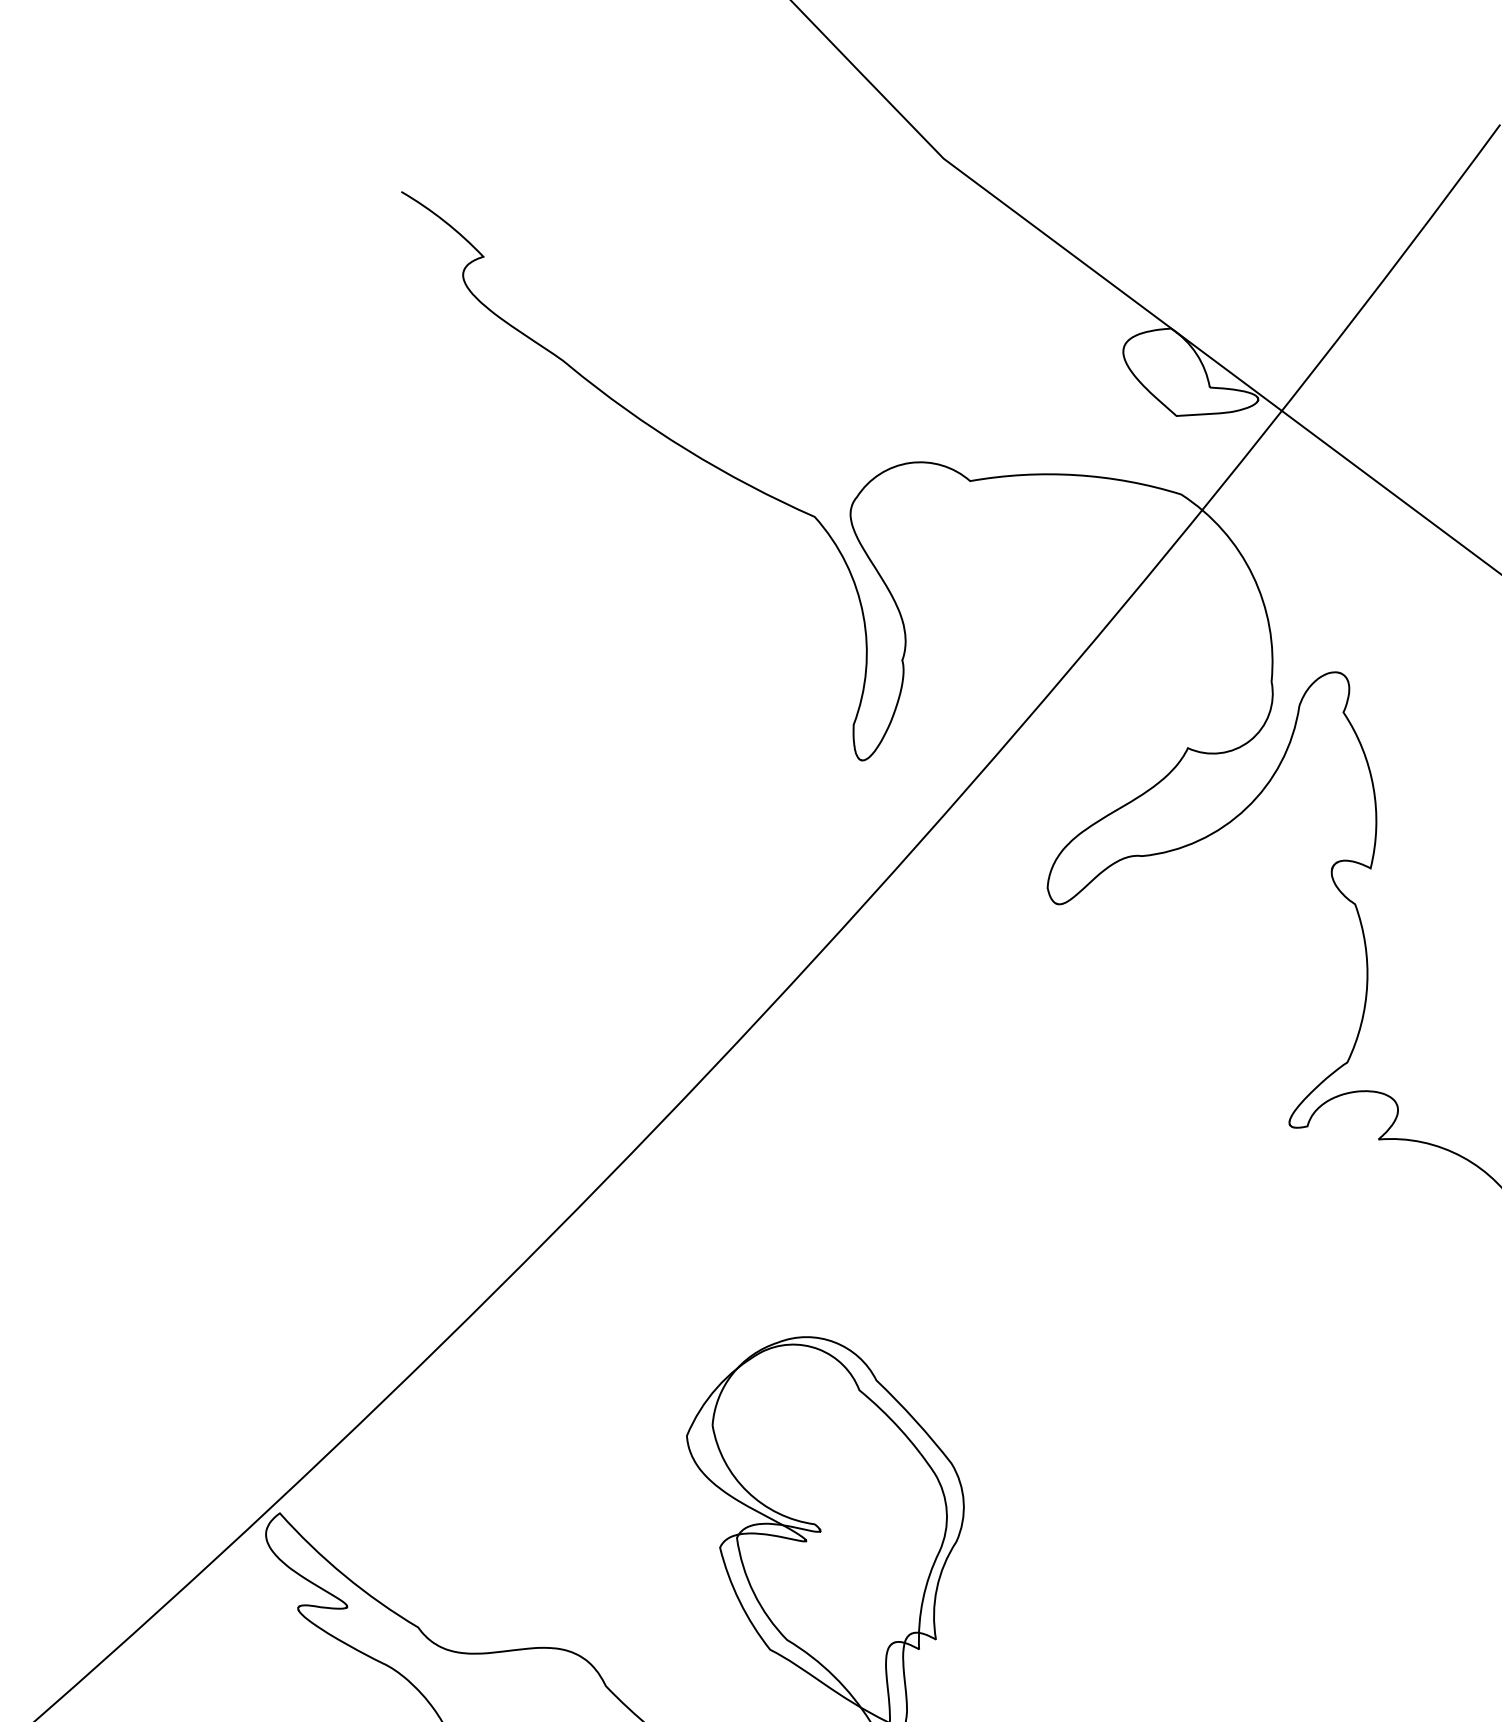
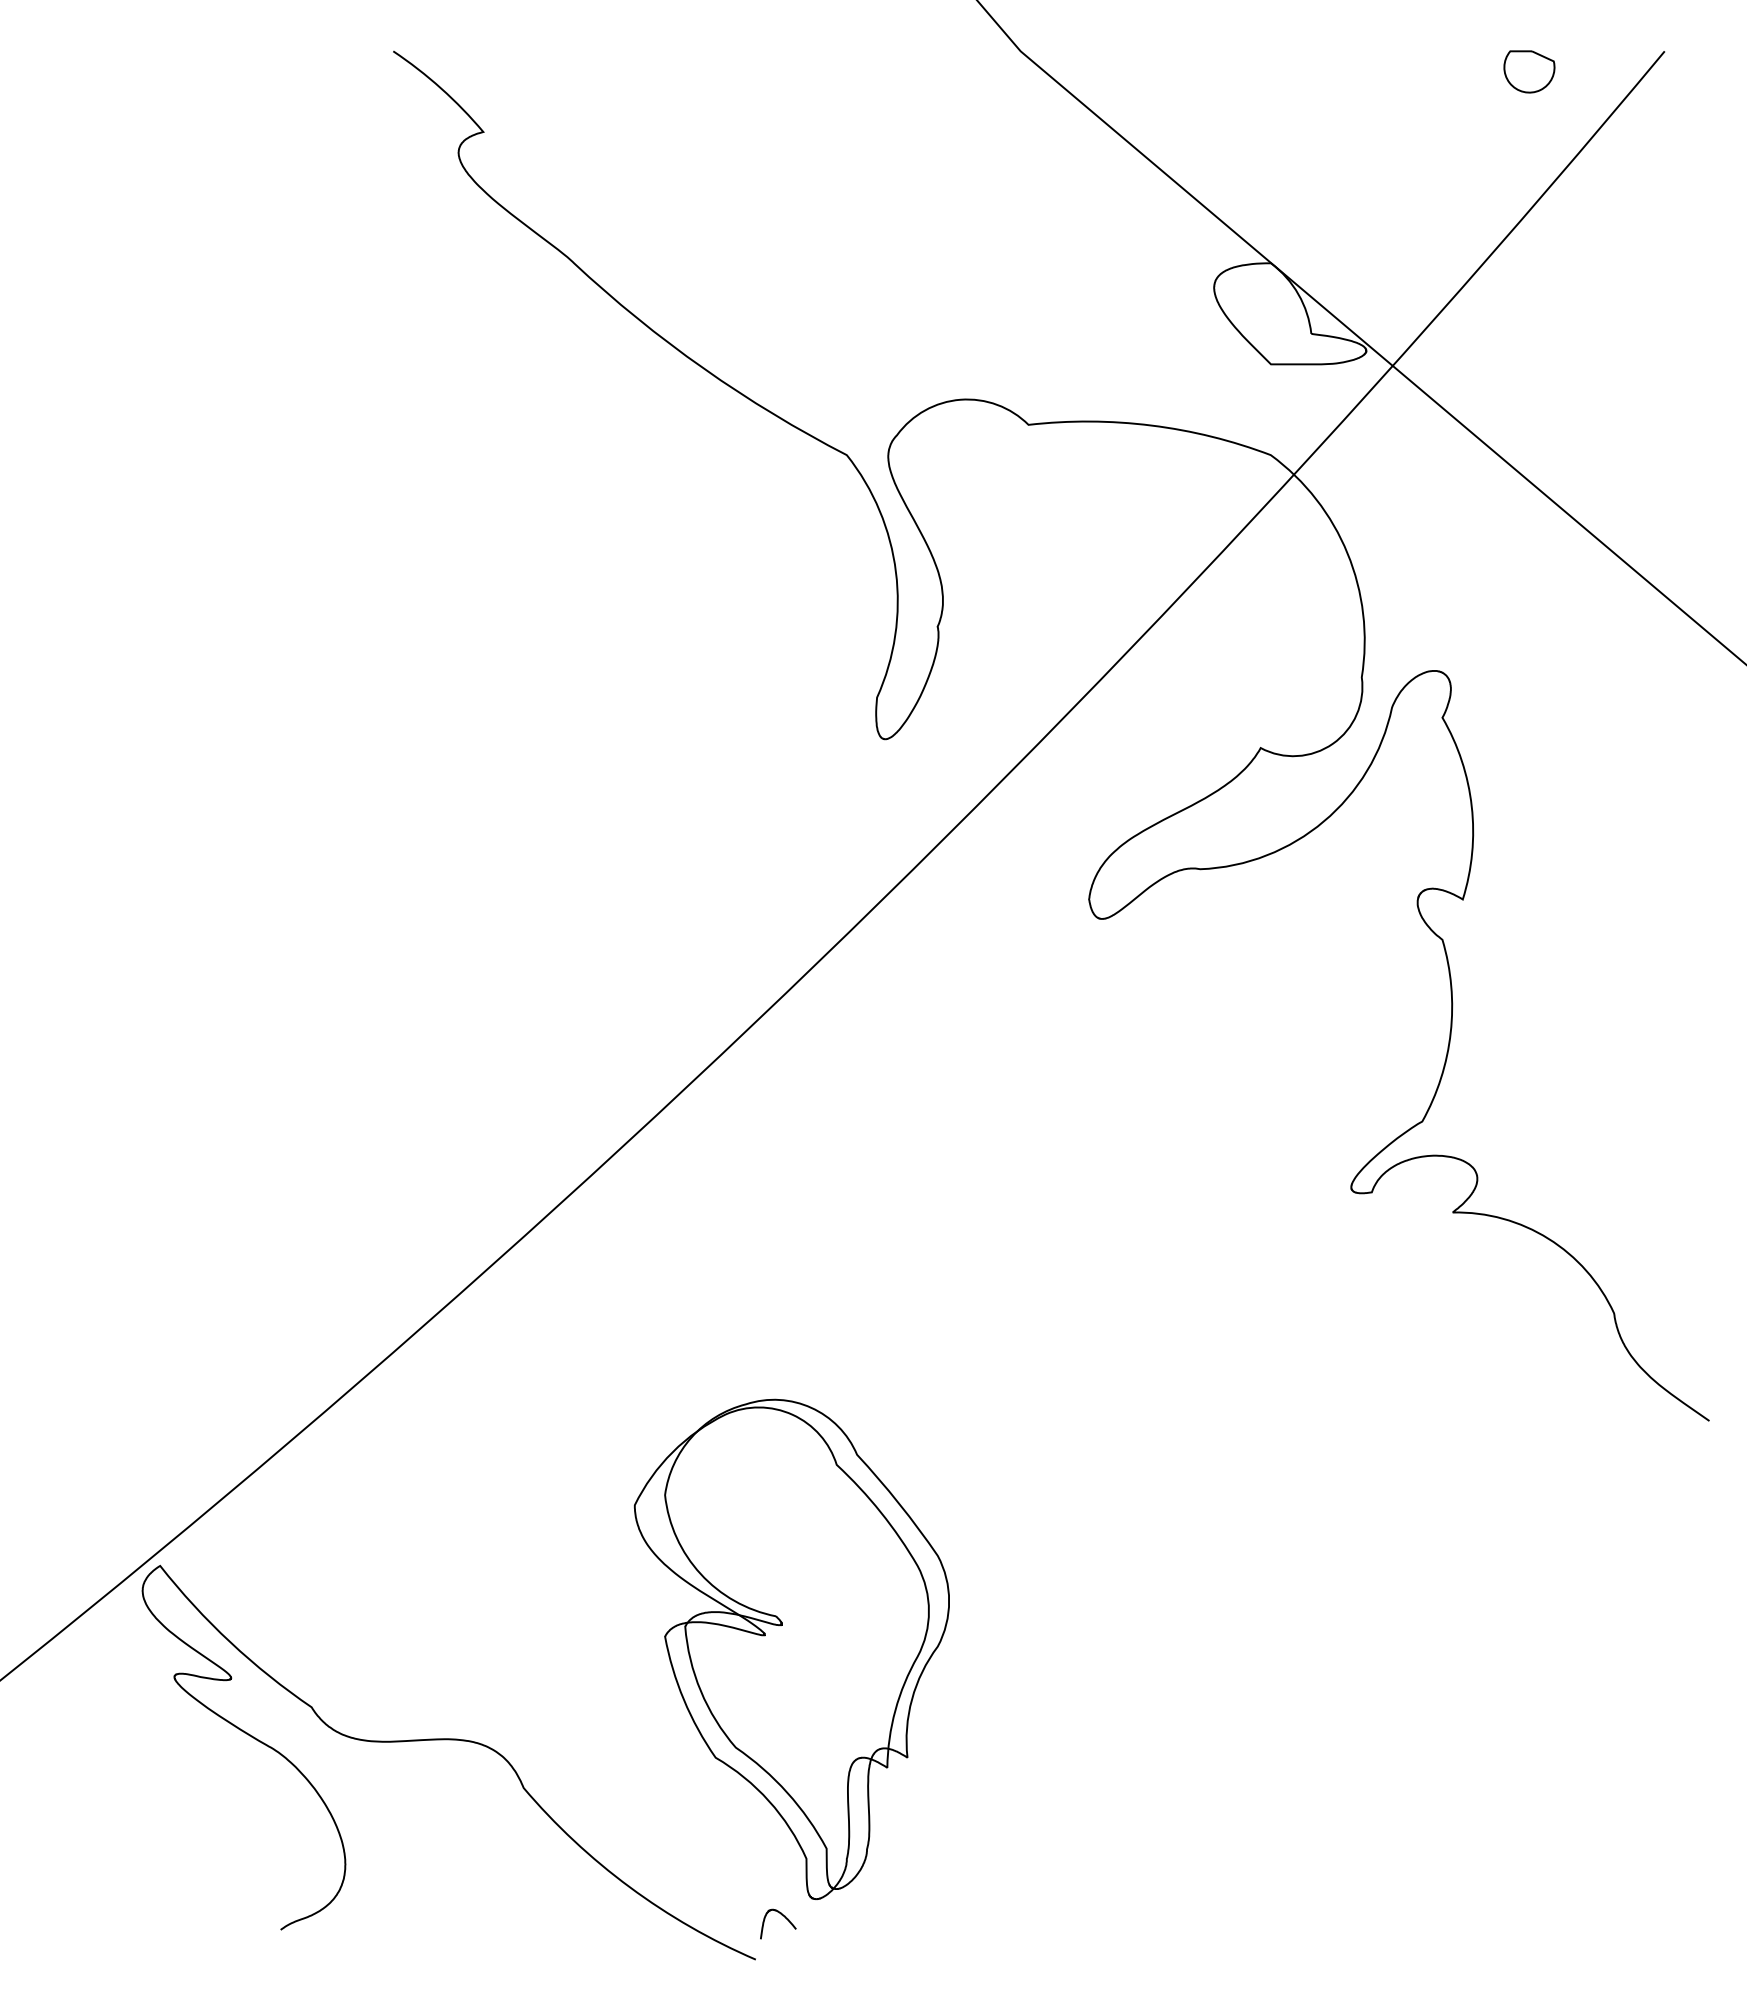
part: (1384, 149) -> (1529, 71), added

